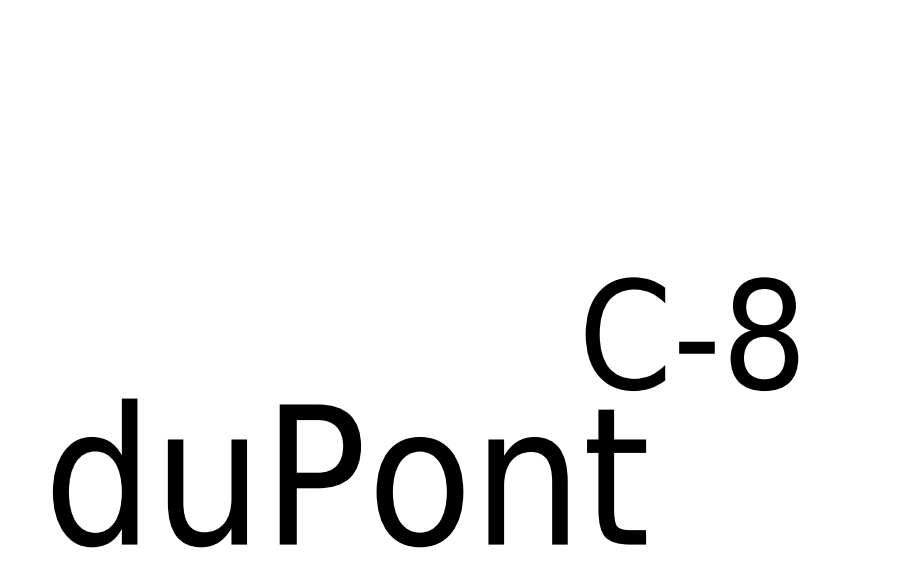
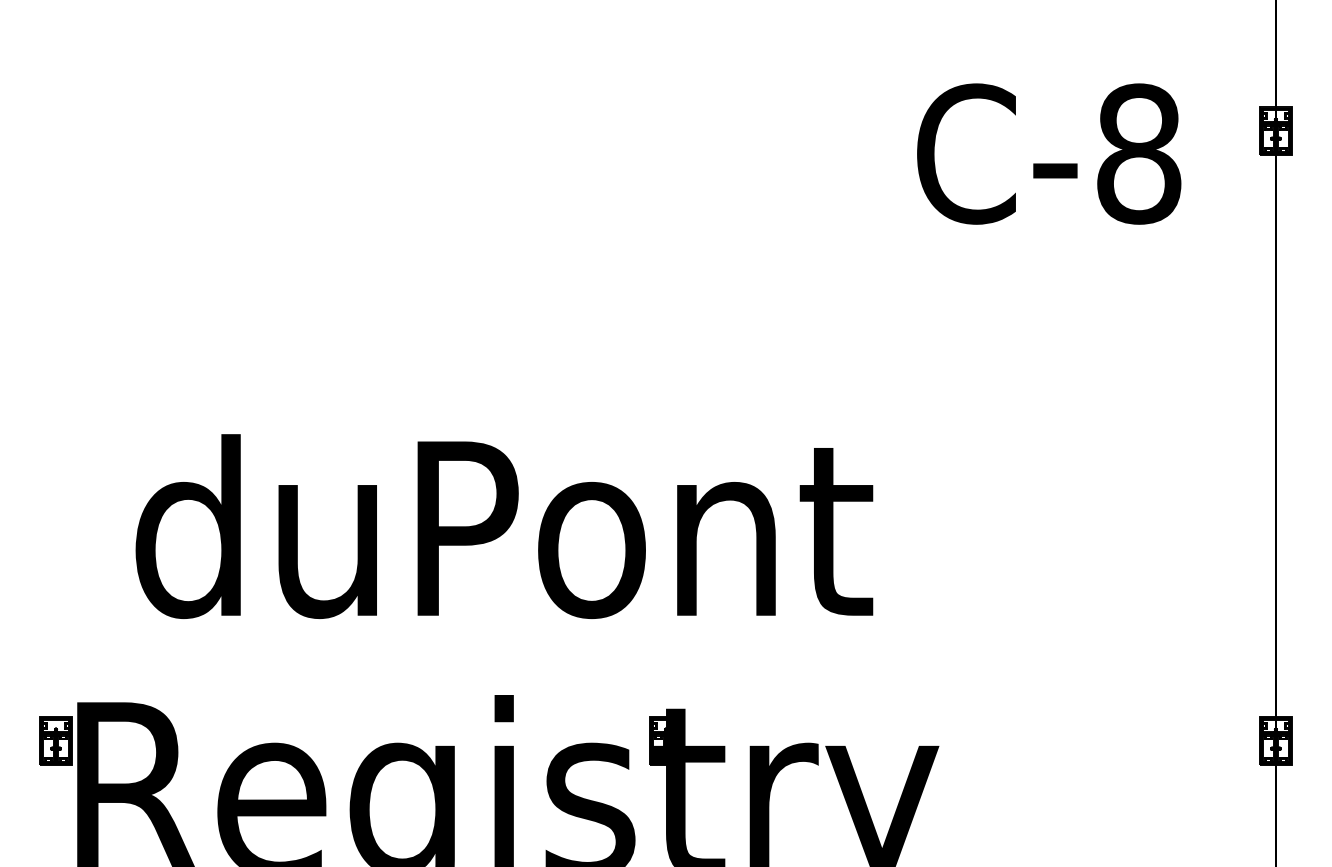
text: (692, 333) -> (1049, 153), moved

